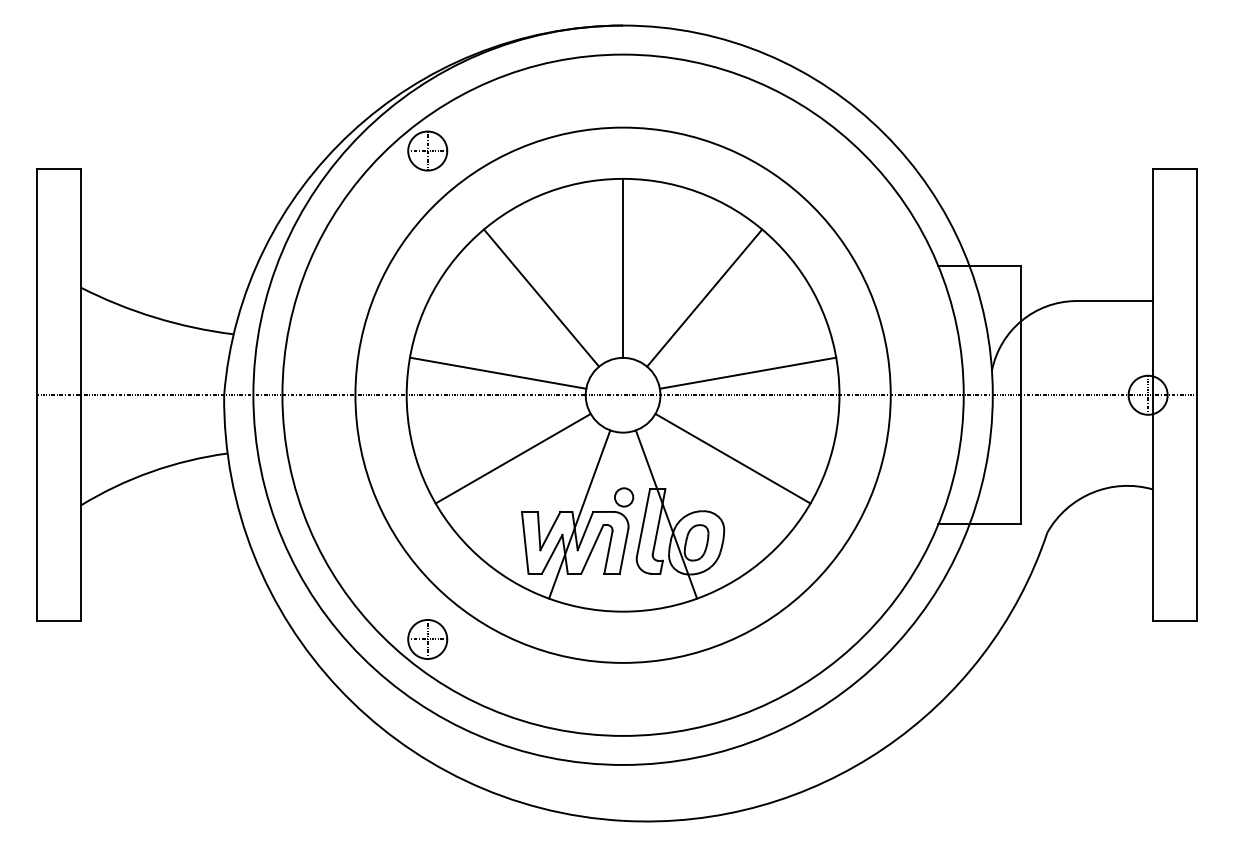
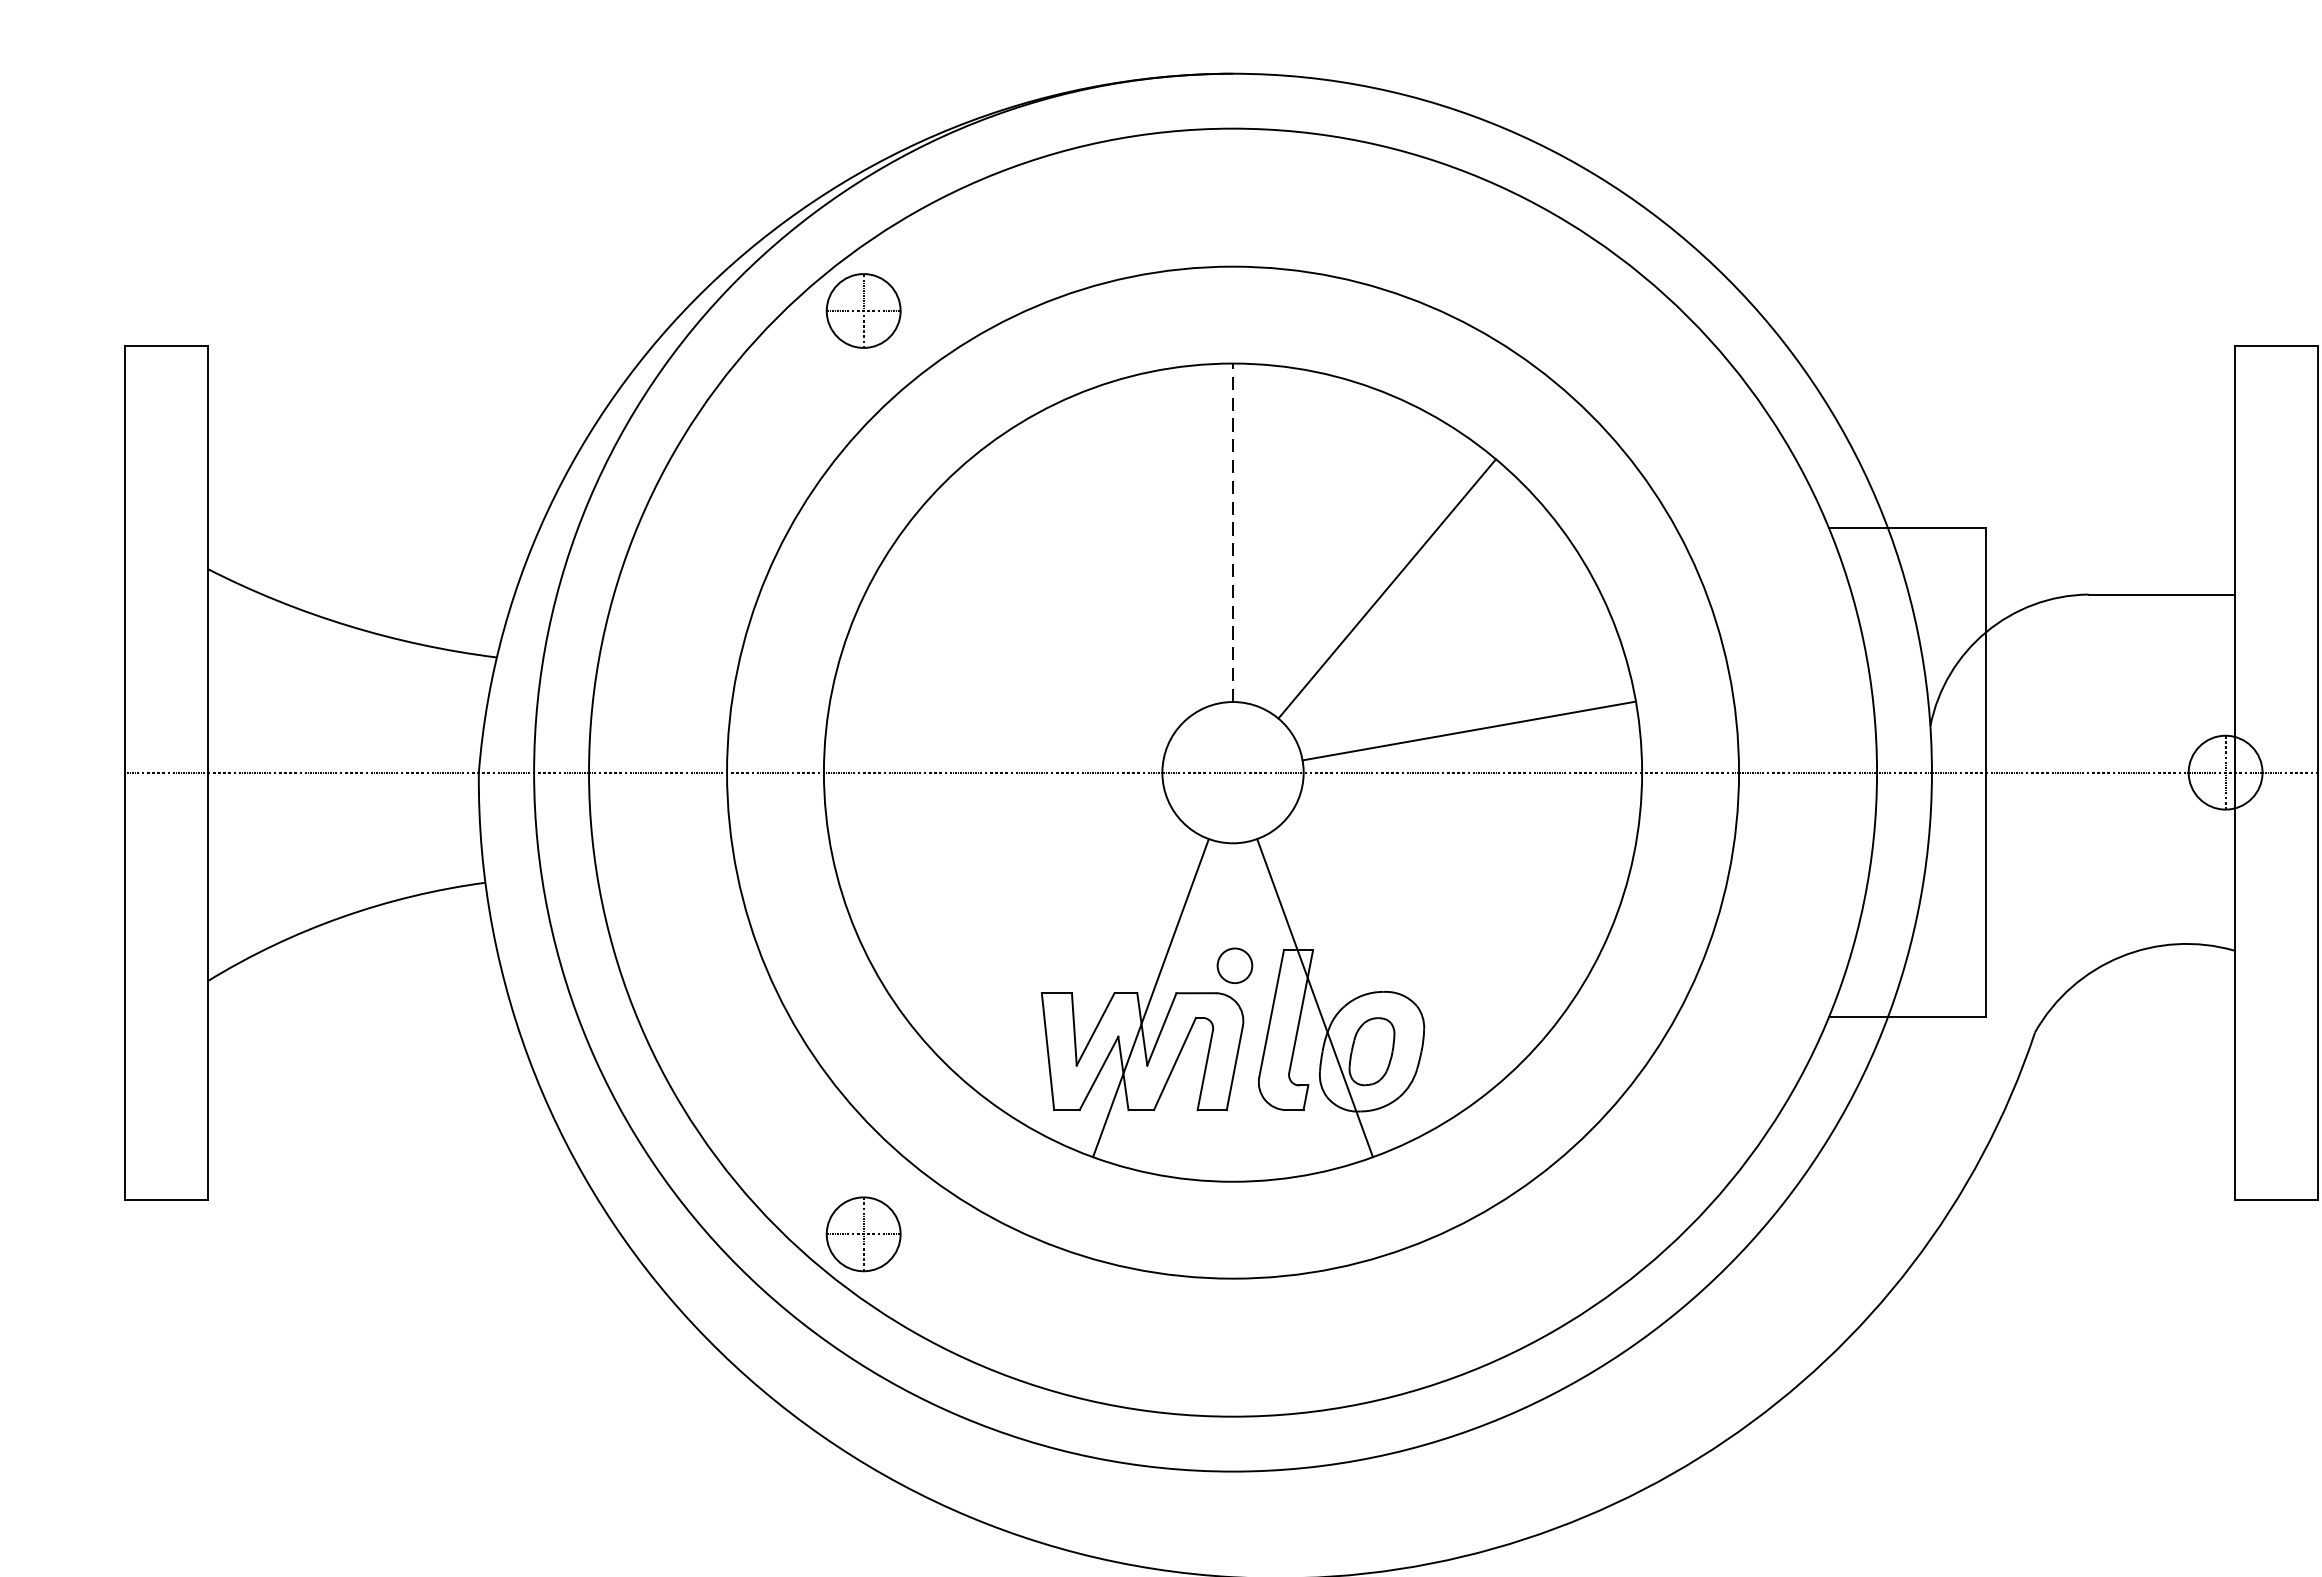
line: (623, 268) -> (1233, 532), solid -> dashed
line: (541, 297) -> (1078, 587), removed
line: (497, 372) -> (995, 729), removed
line: (512, 458) -> (1023, 892), removed
line: (732, 458) -> (1439, 892), removed

